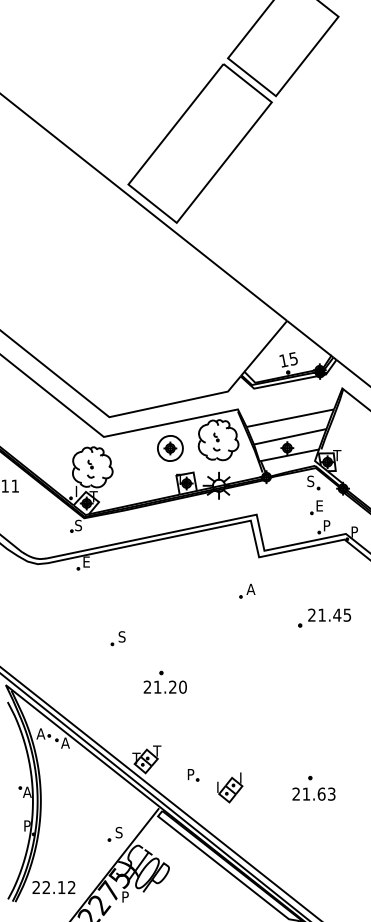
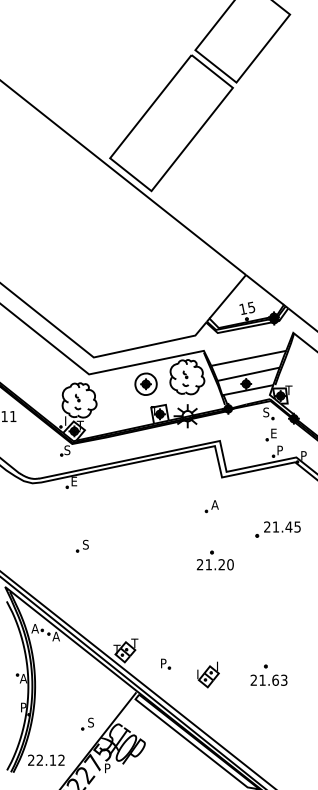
part: (117, 638) -> (81, 546), moved
part: (164, 681) -> (214, 559), moved
part: (230, 787) -> (208, 674), moved
part: (114, 834) -> (87, 724), moved

